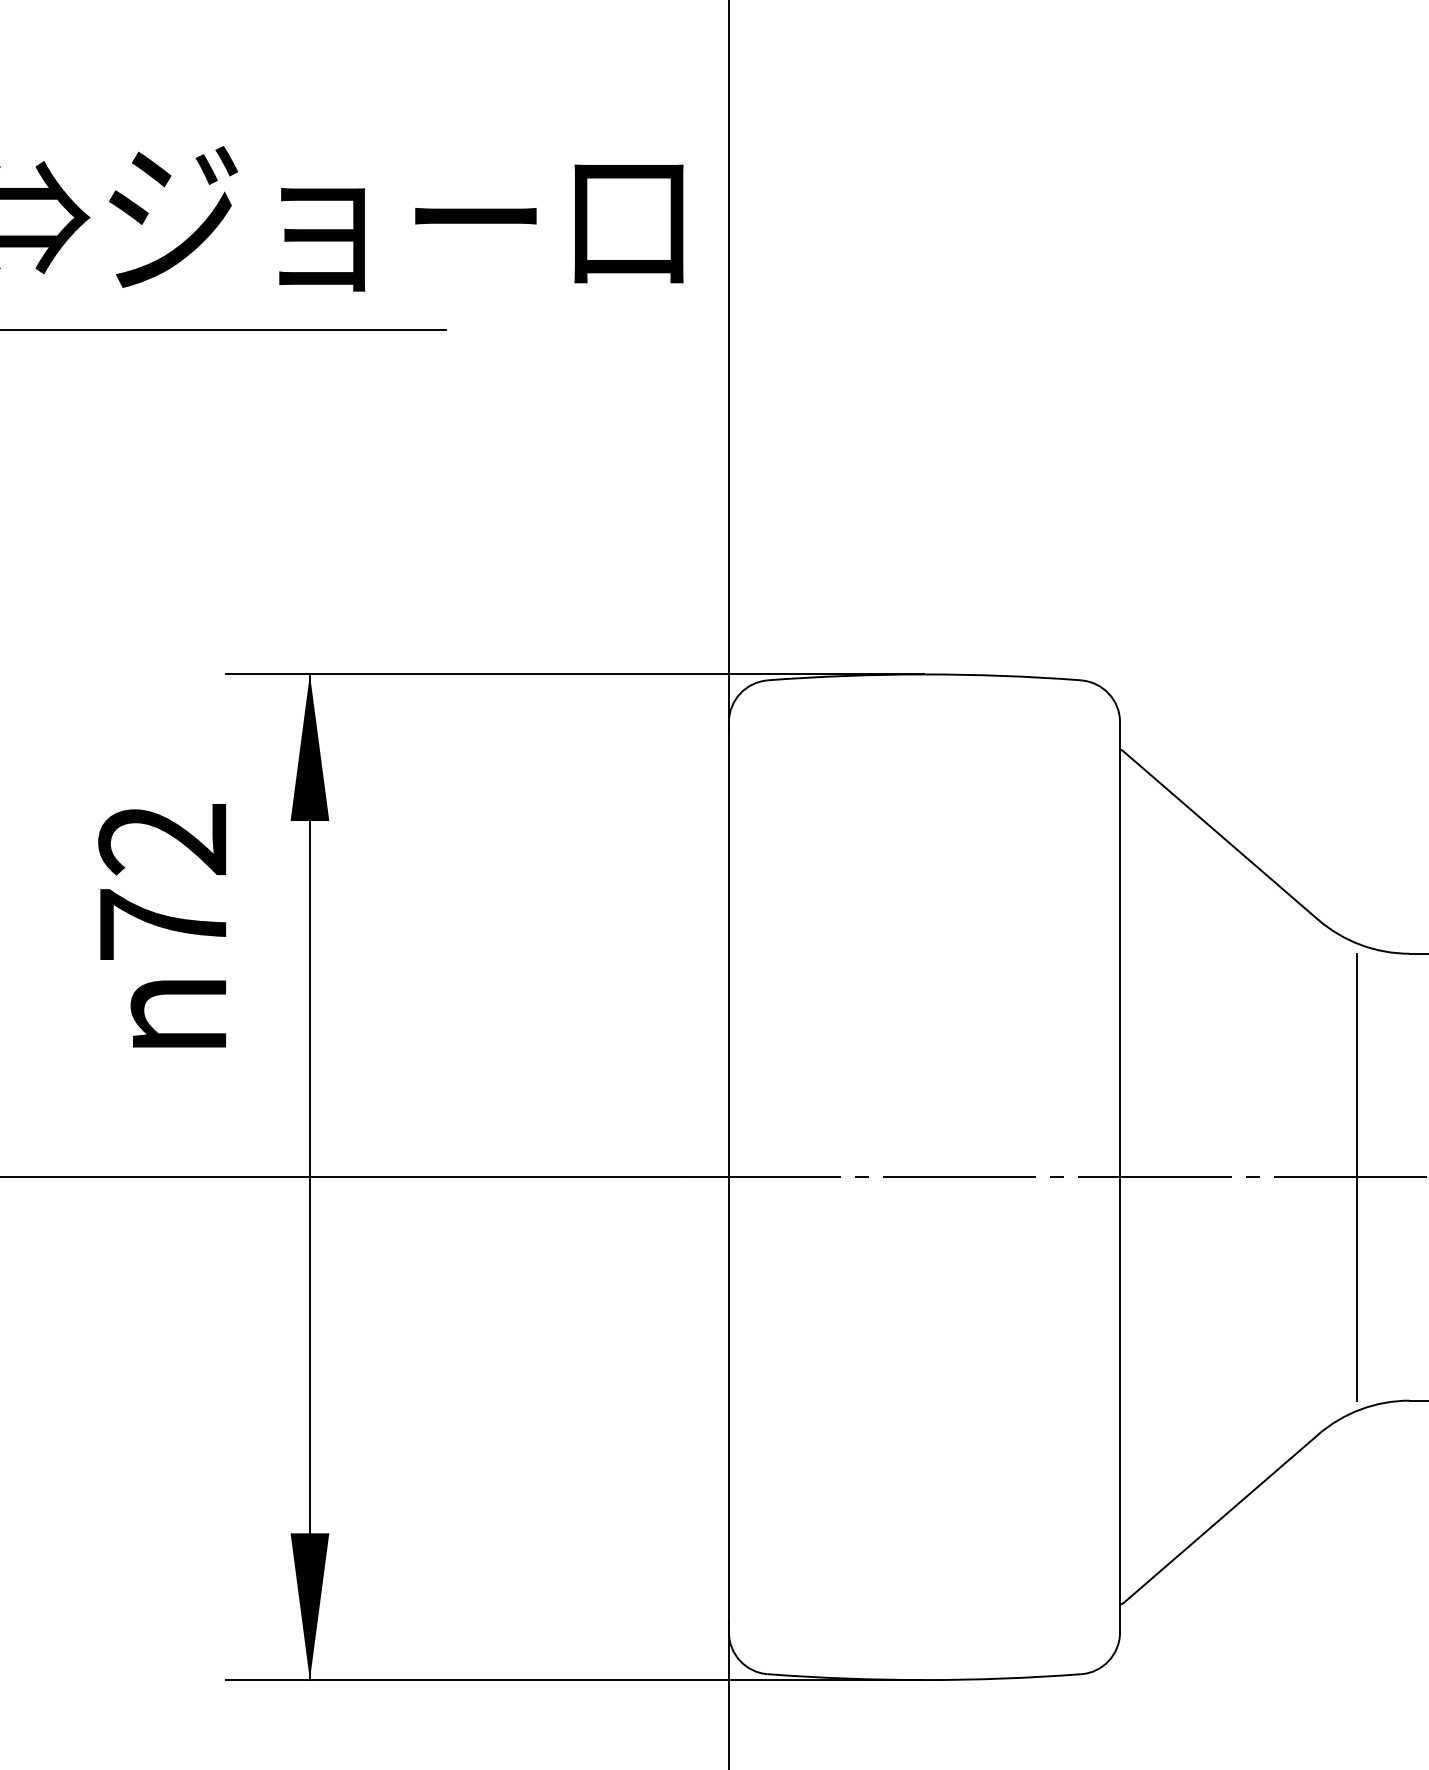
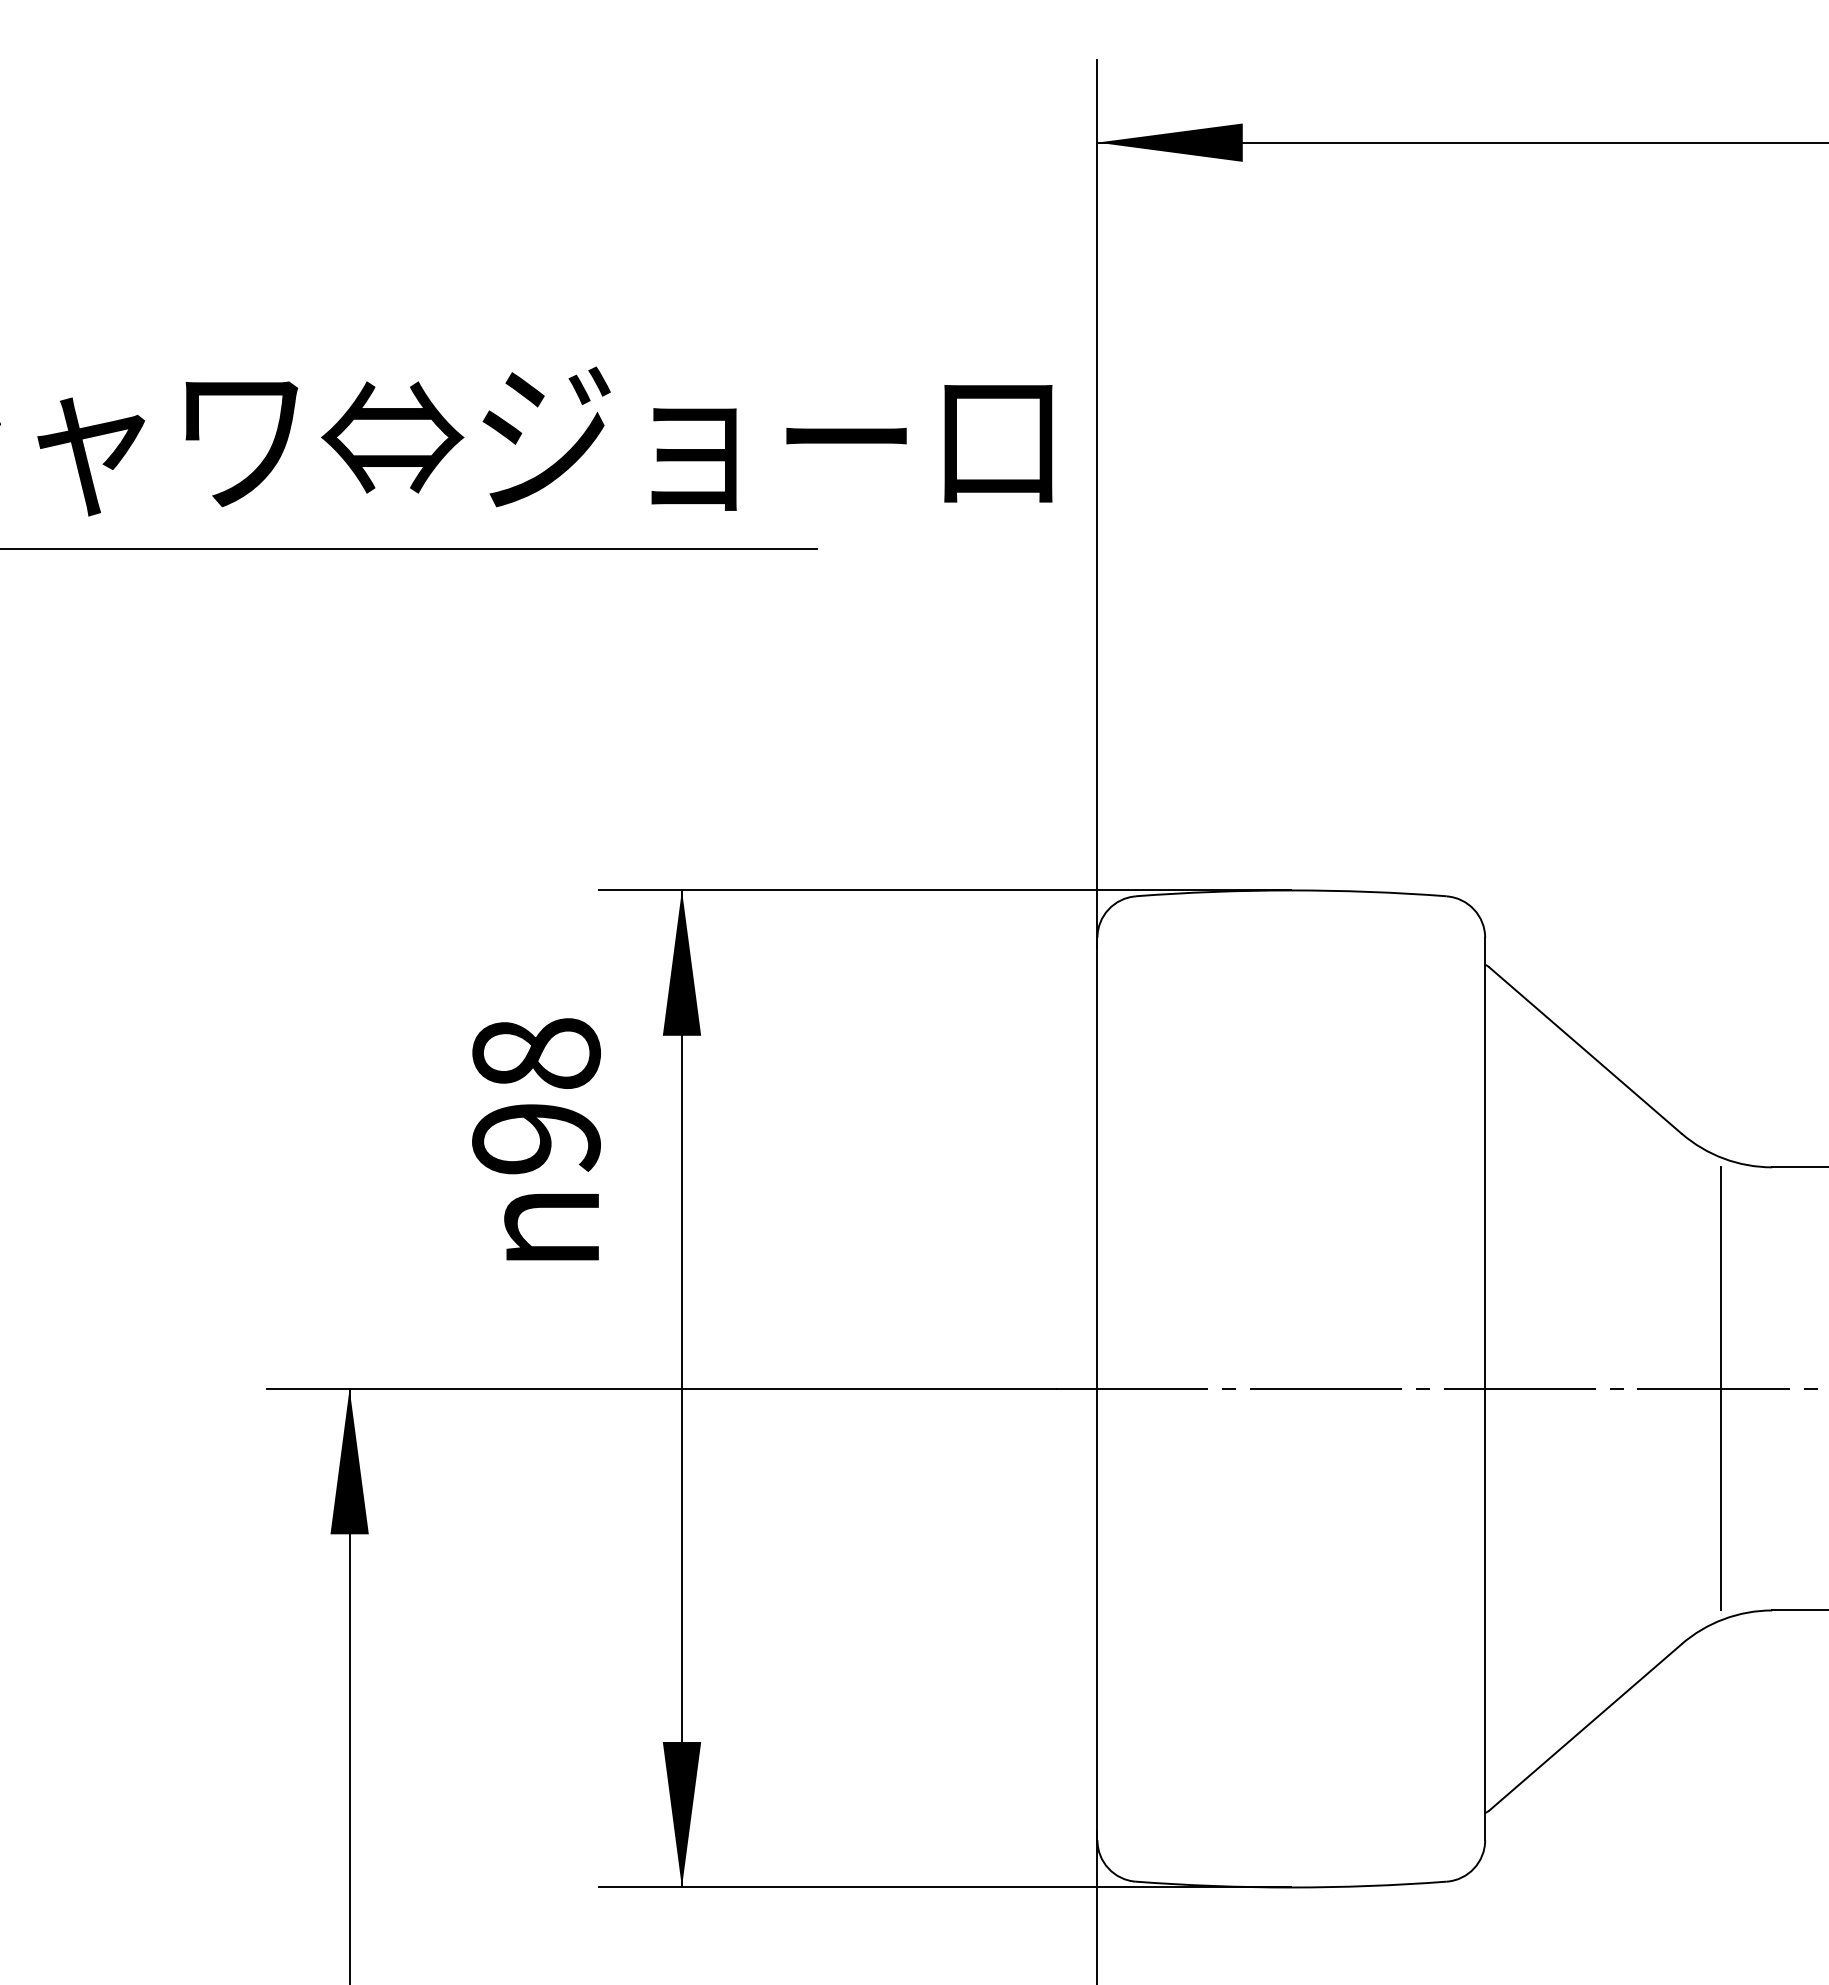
text: (163, 882) -> (536, 1096), 72 -> 98

